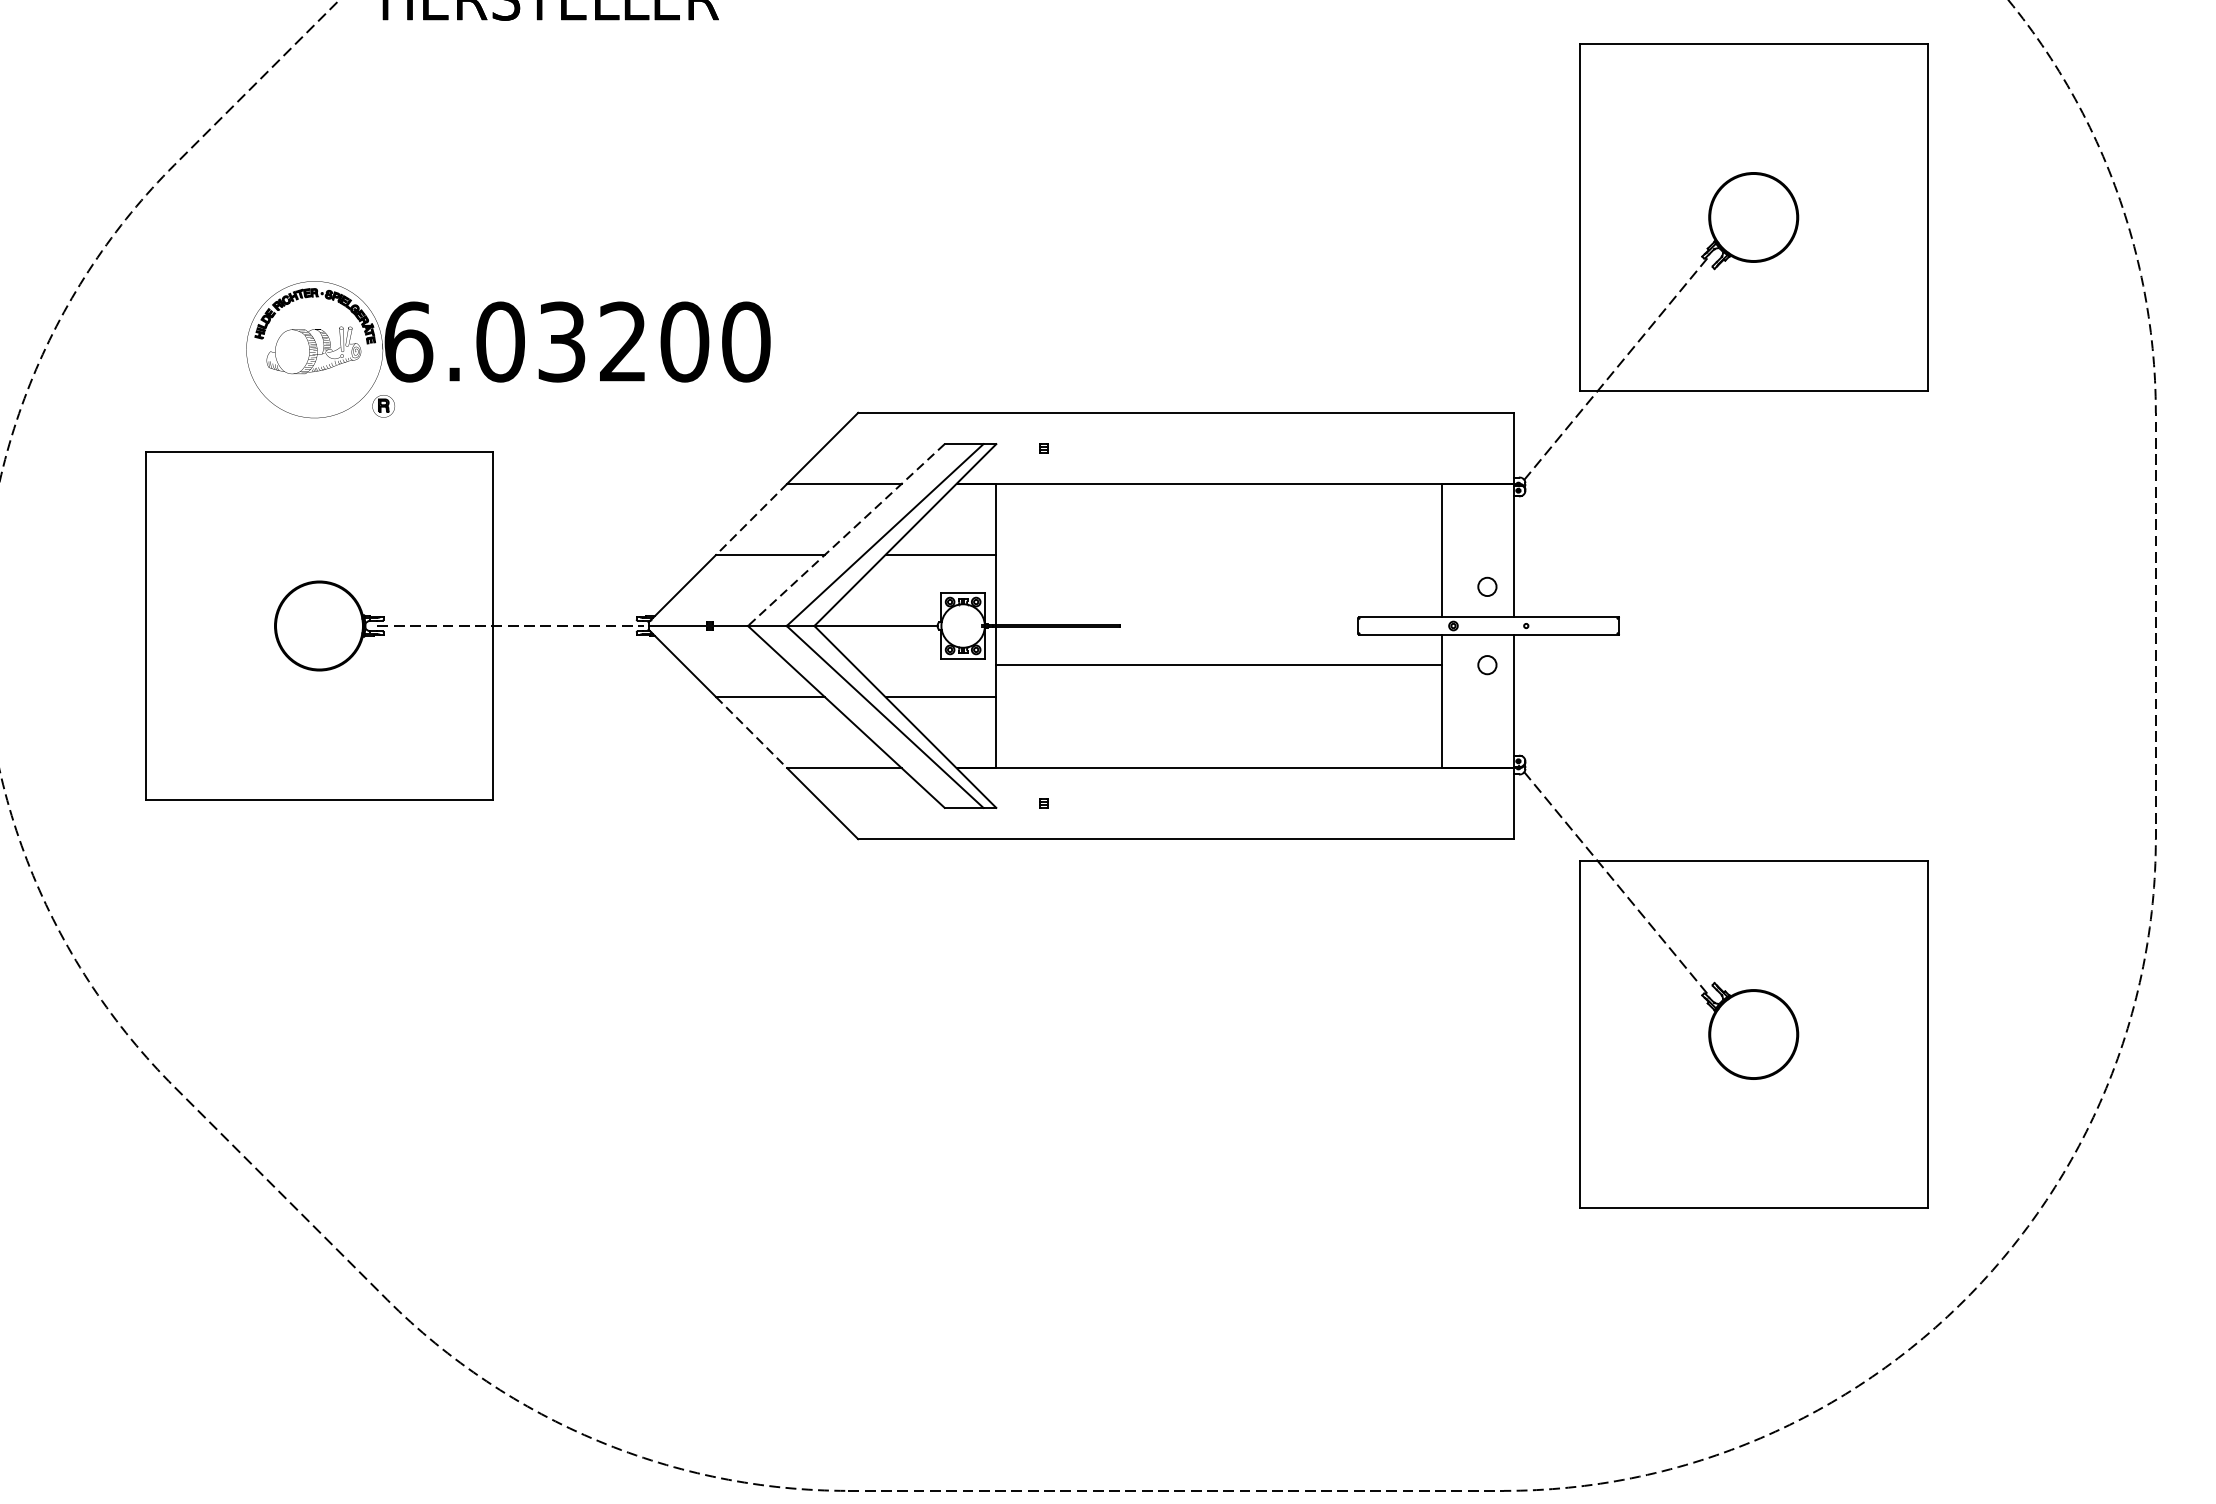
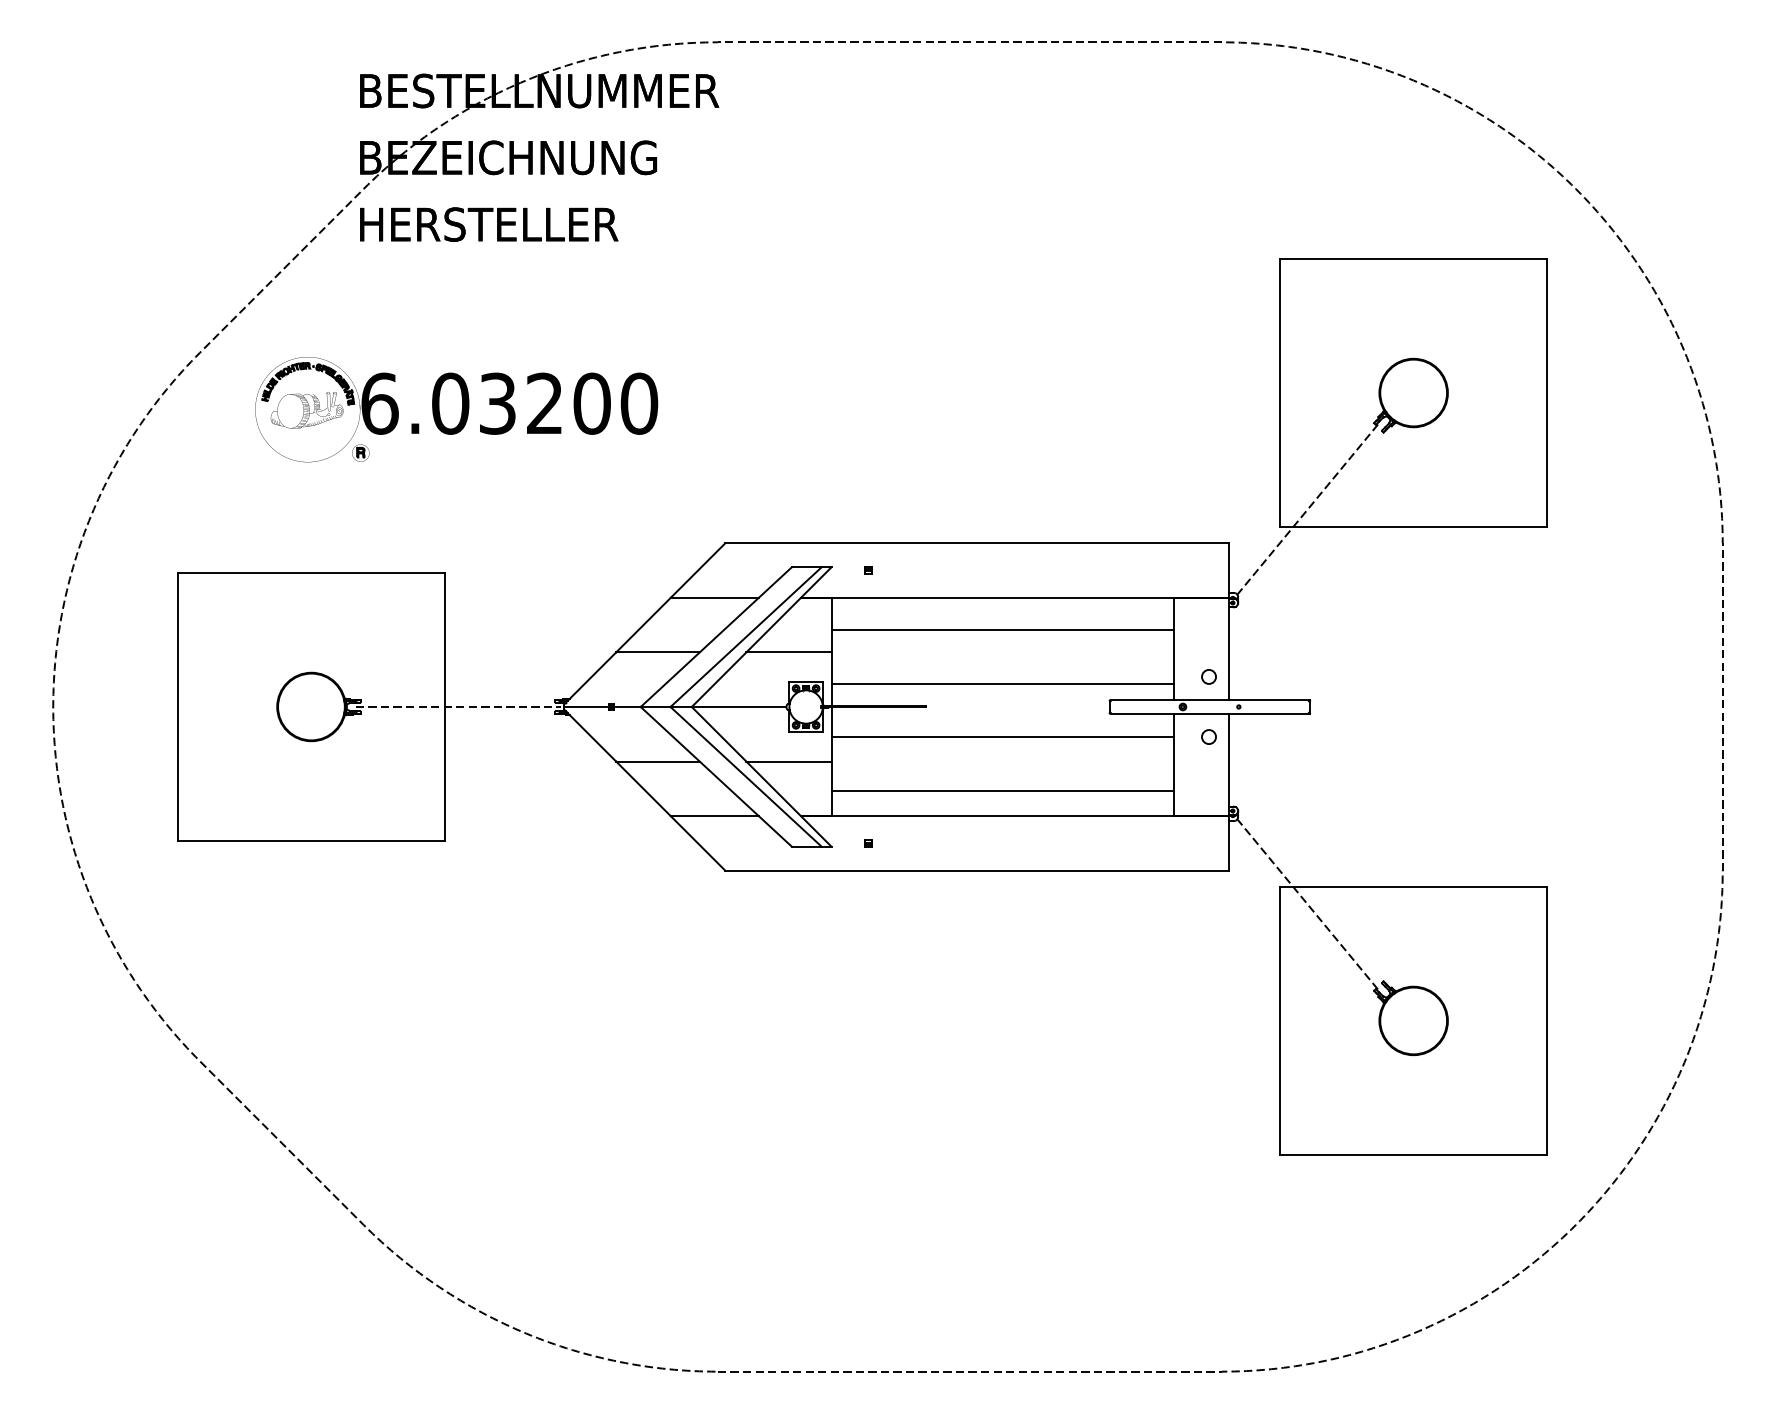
part: (508, 349) -> (456, 409), moved
line: (751, 519) -> (643, 625), dashed -> solid
line: (1218, 526) -> (1002, 630), added
line: (846, 535) -> (716, 637), dashed -> solid
line: (1218, 595) -> (1002, 683), added
line: (751, 732) -> (643, 788), dashed -> solid
line: (1218, 734) -> (1002, 790), added

